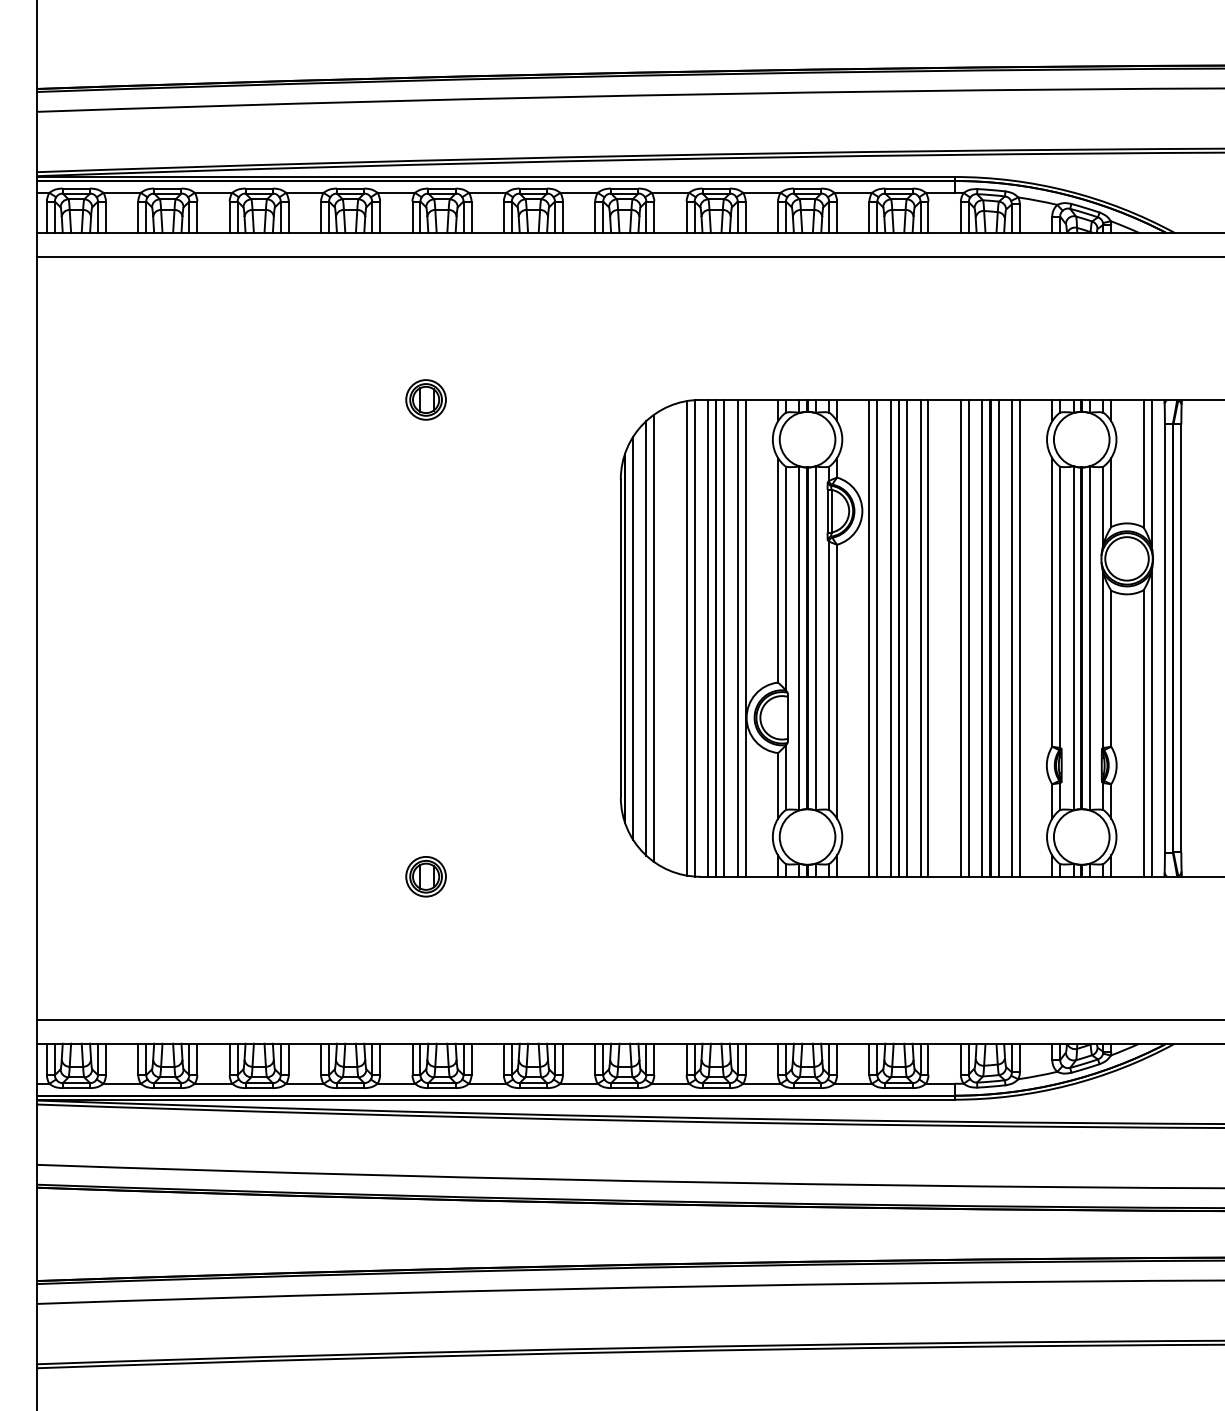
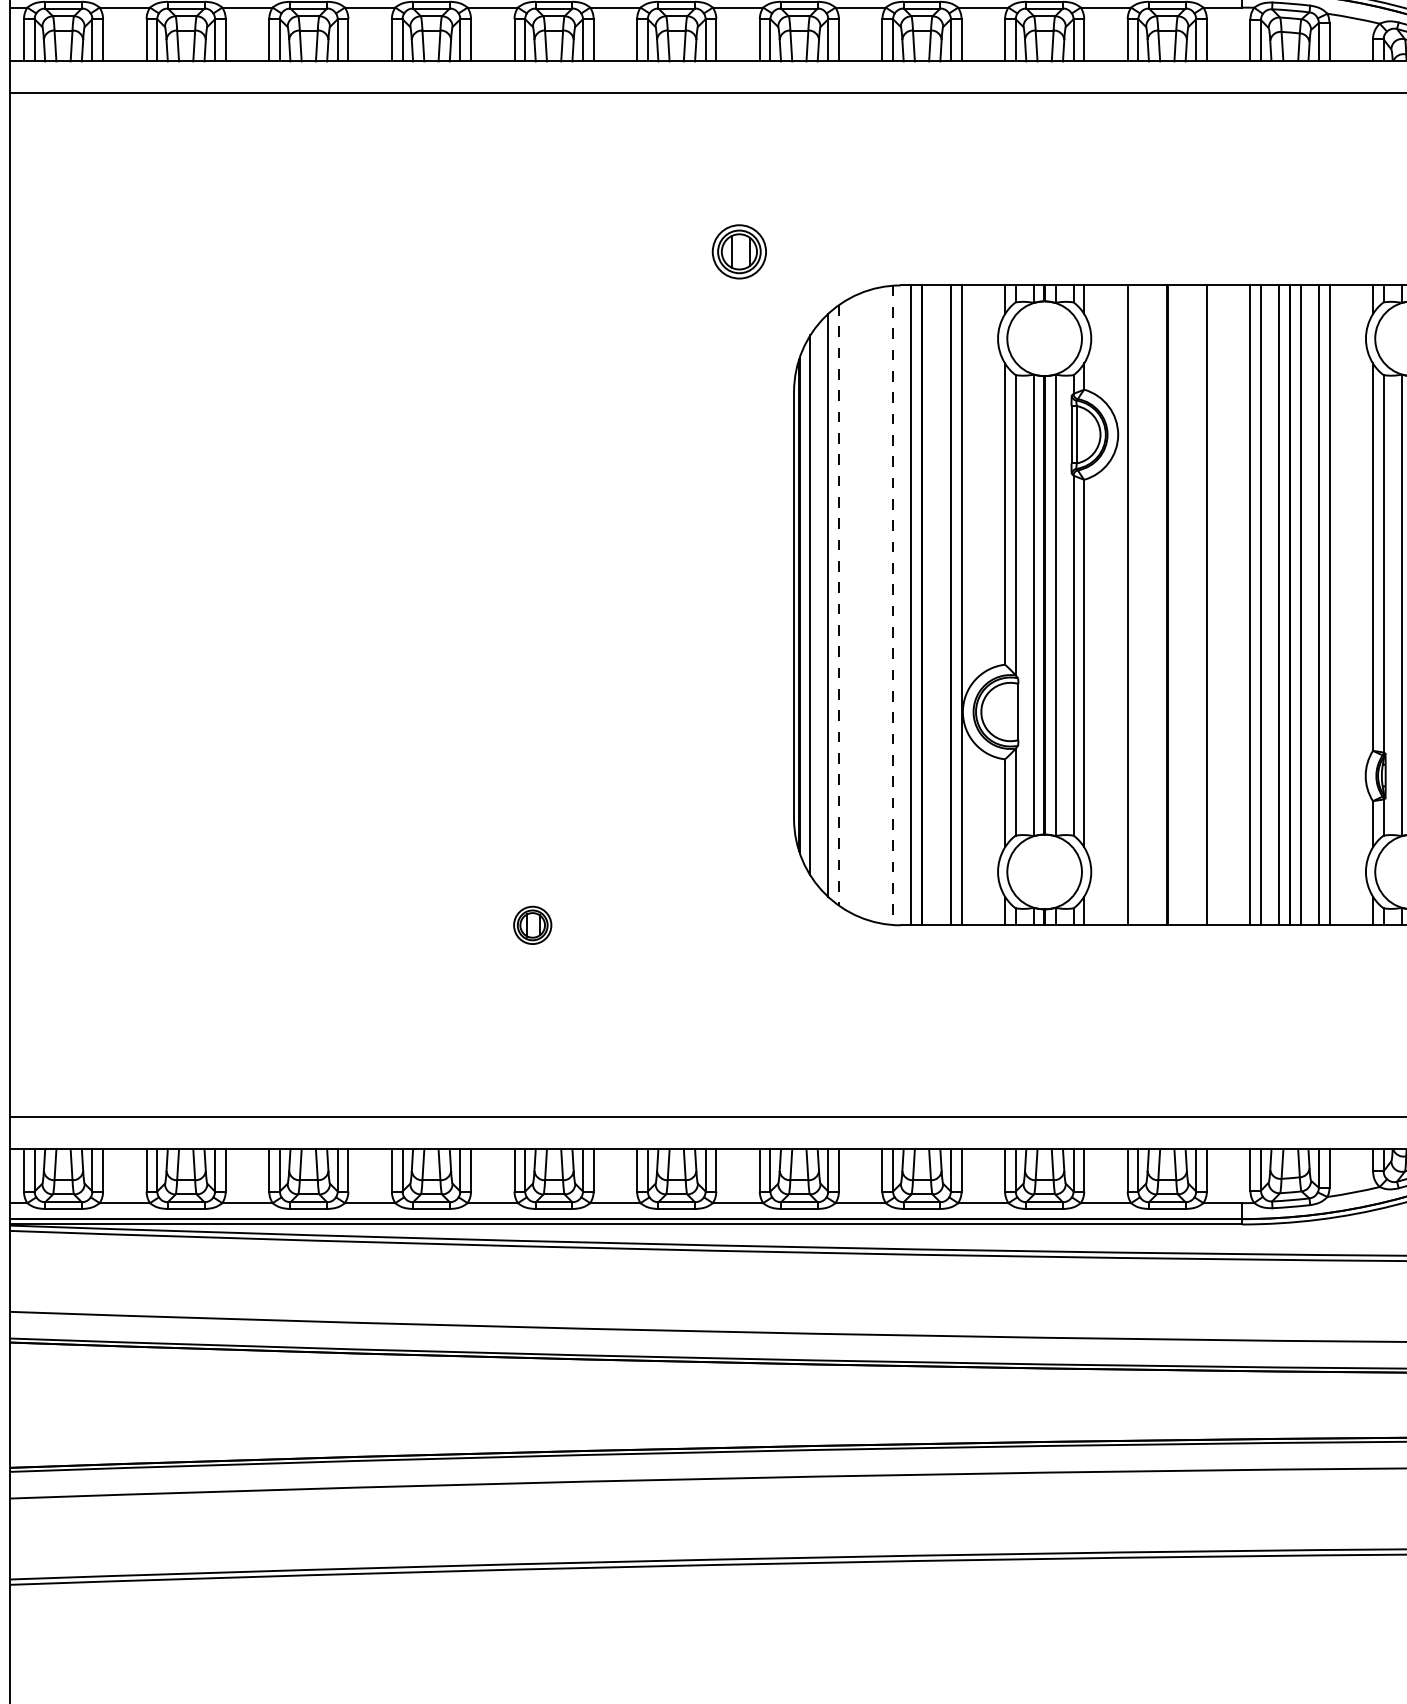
part: (425, 399) -> (738, 251), moved
line: (724, 637) -> (933, 604), removed
line: (877, 637) -> (1138, 604), removed
line: (890, 637) -> (1155, 604), removed
line: (907, 637) -> (1178, 604), removed
line: (920, 637) -> (1196, 604), removed
line: (654, 638) -> (839, 605), solid -> dashed
line: (686, 638) -> (882, 605), removed
line: (694, 638) -> (892, 605), solid -> dashed
part: (425, 876) -> (531, 924), size x0.7

